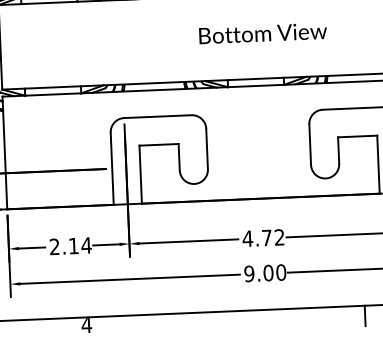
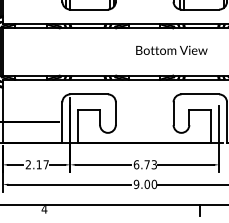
text: (262, 31) -> (171, 49), moved
text: (262, 237) -> (144, 164), 4.72 -> 6.73
text: (86, 245) -> (46, 164), 2.14 -> 2.17

